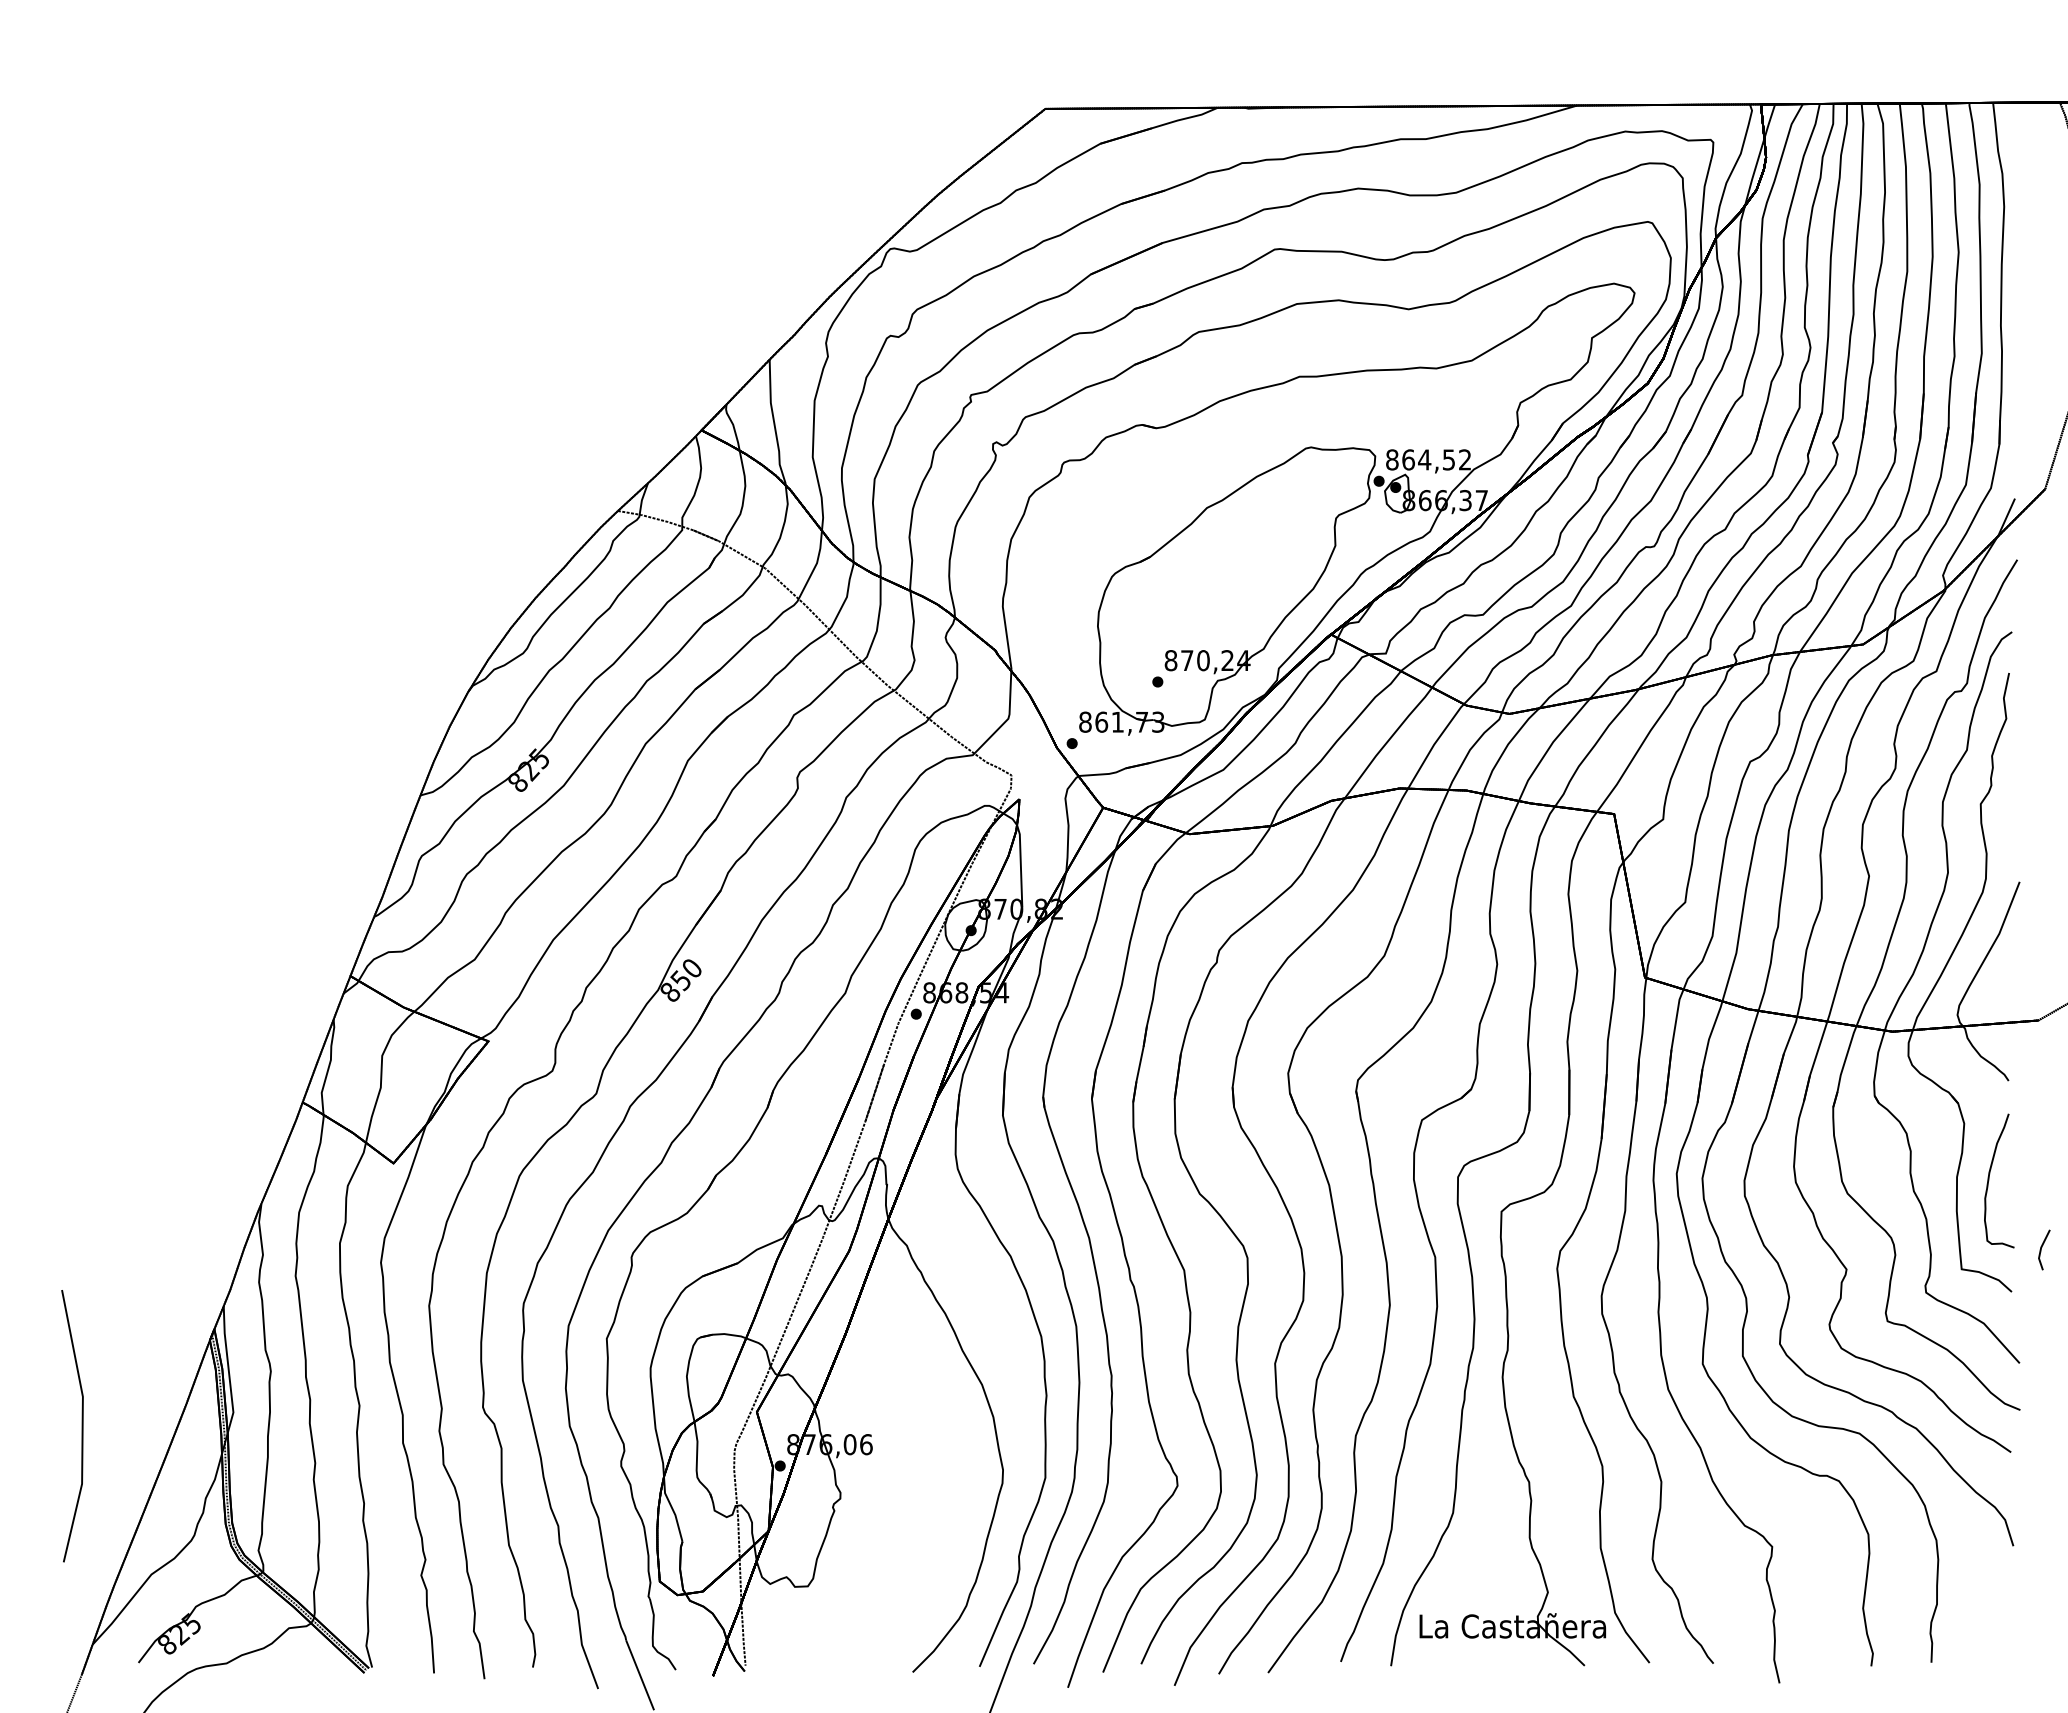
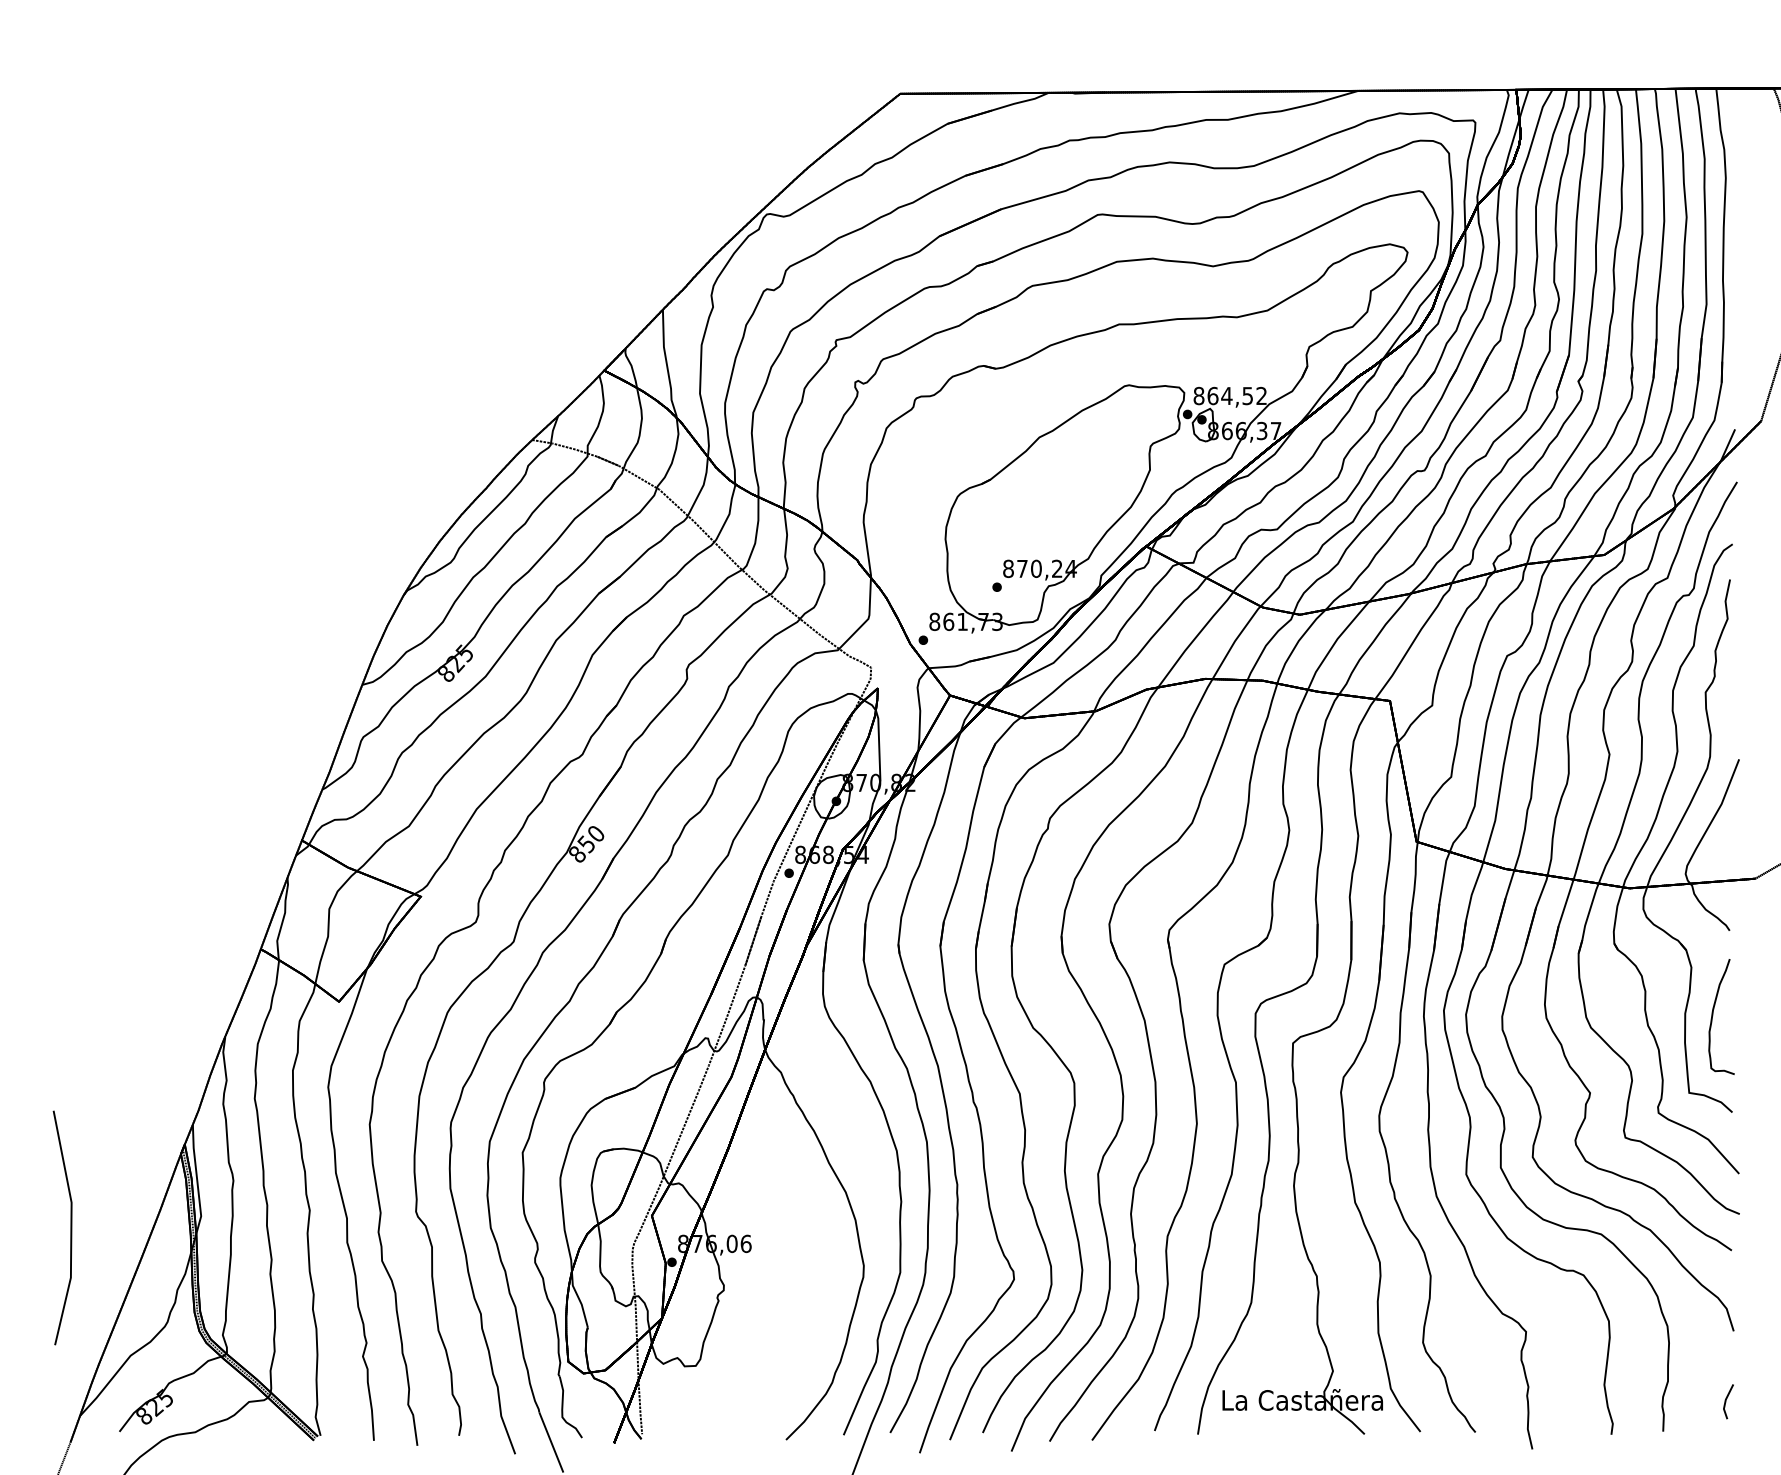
line: (2042, 1247) -> (1726, 1399), moved

